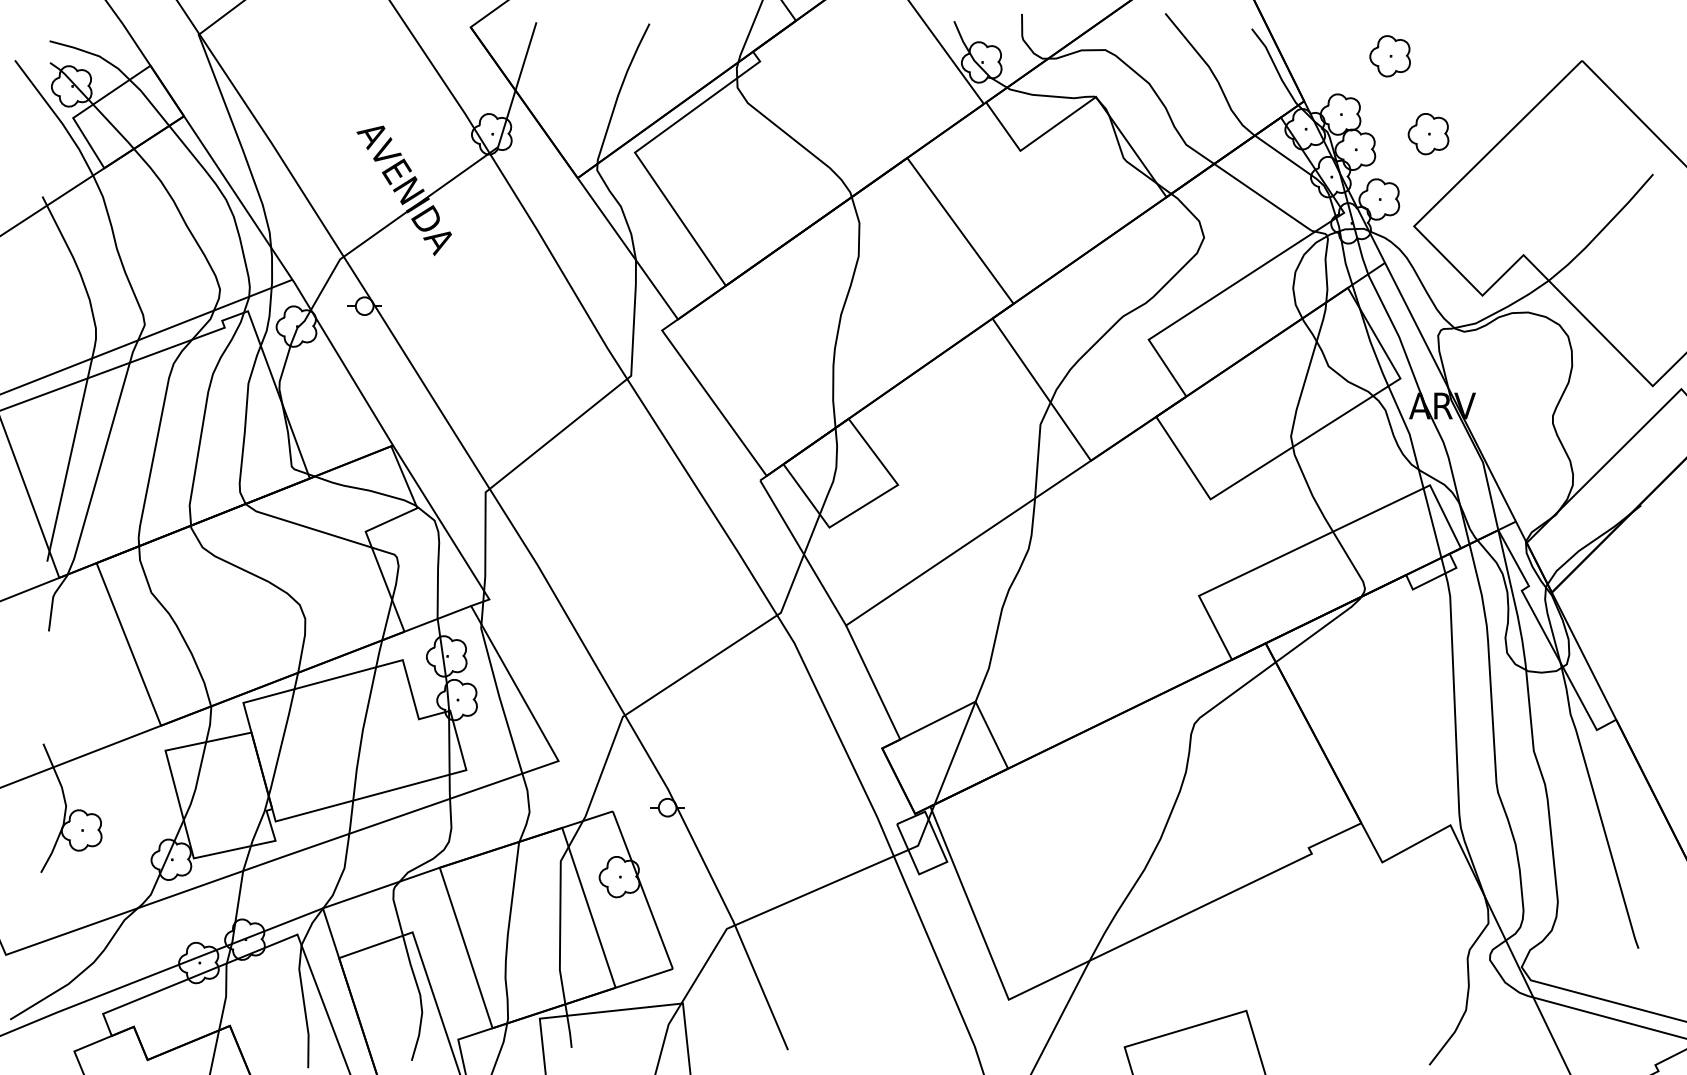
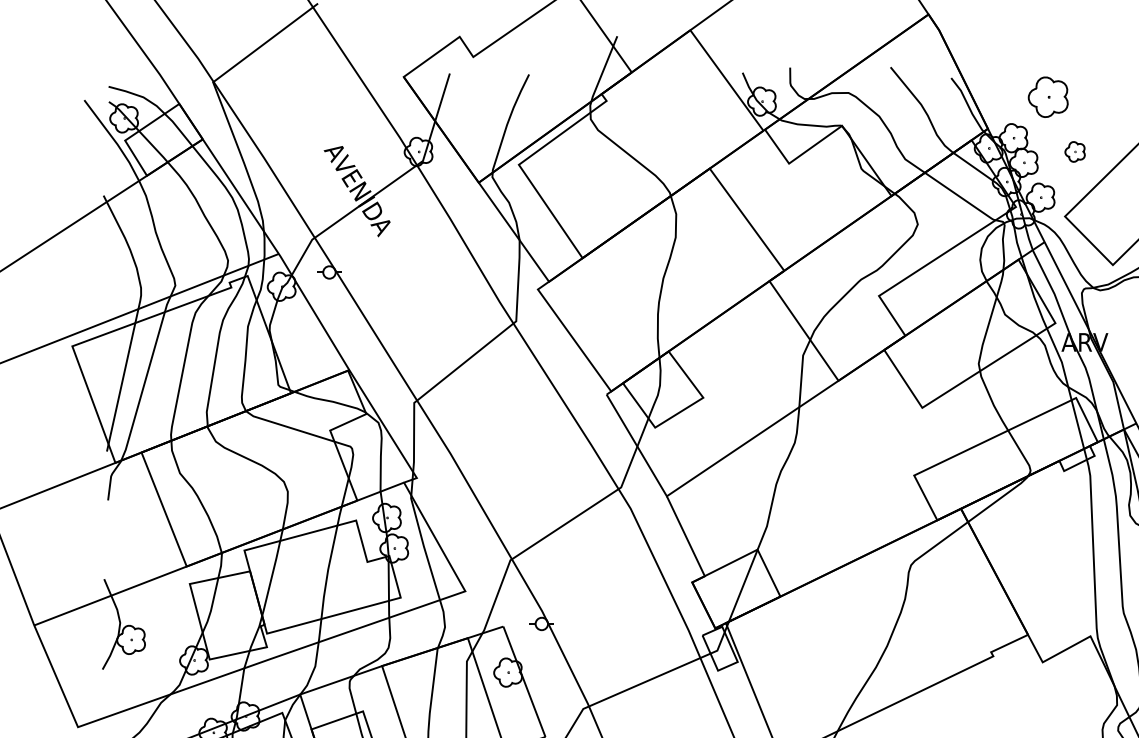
part: (1389, 56) -> (1047, 97), size x1.4
part: (1428, 134) -> (1075, 152), size x0.7

